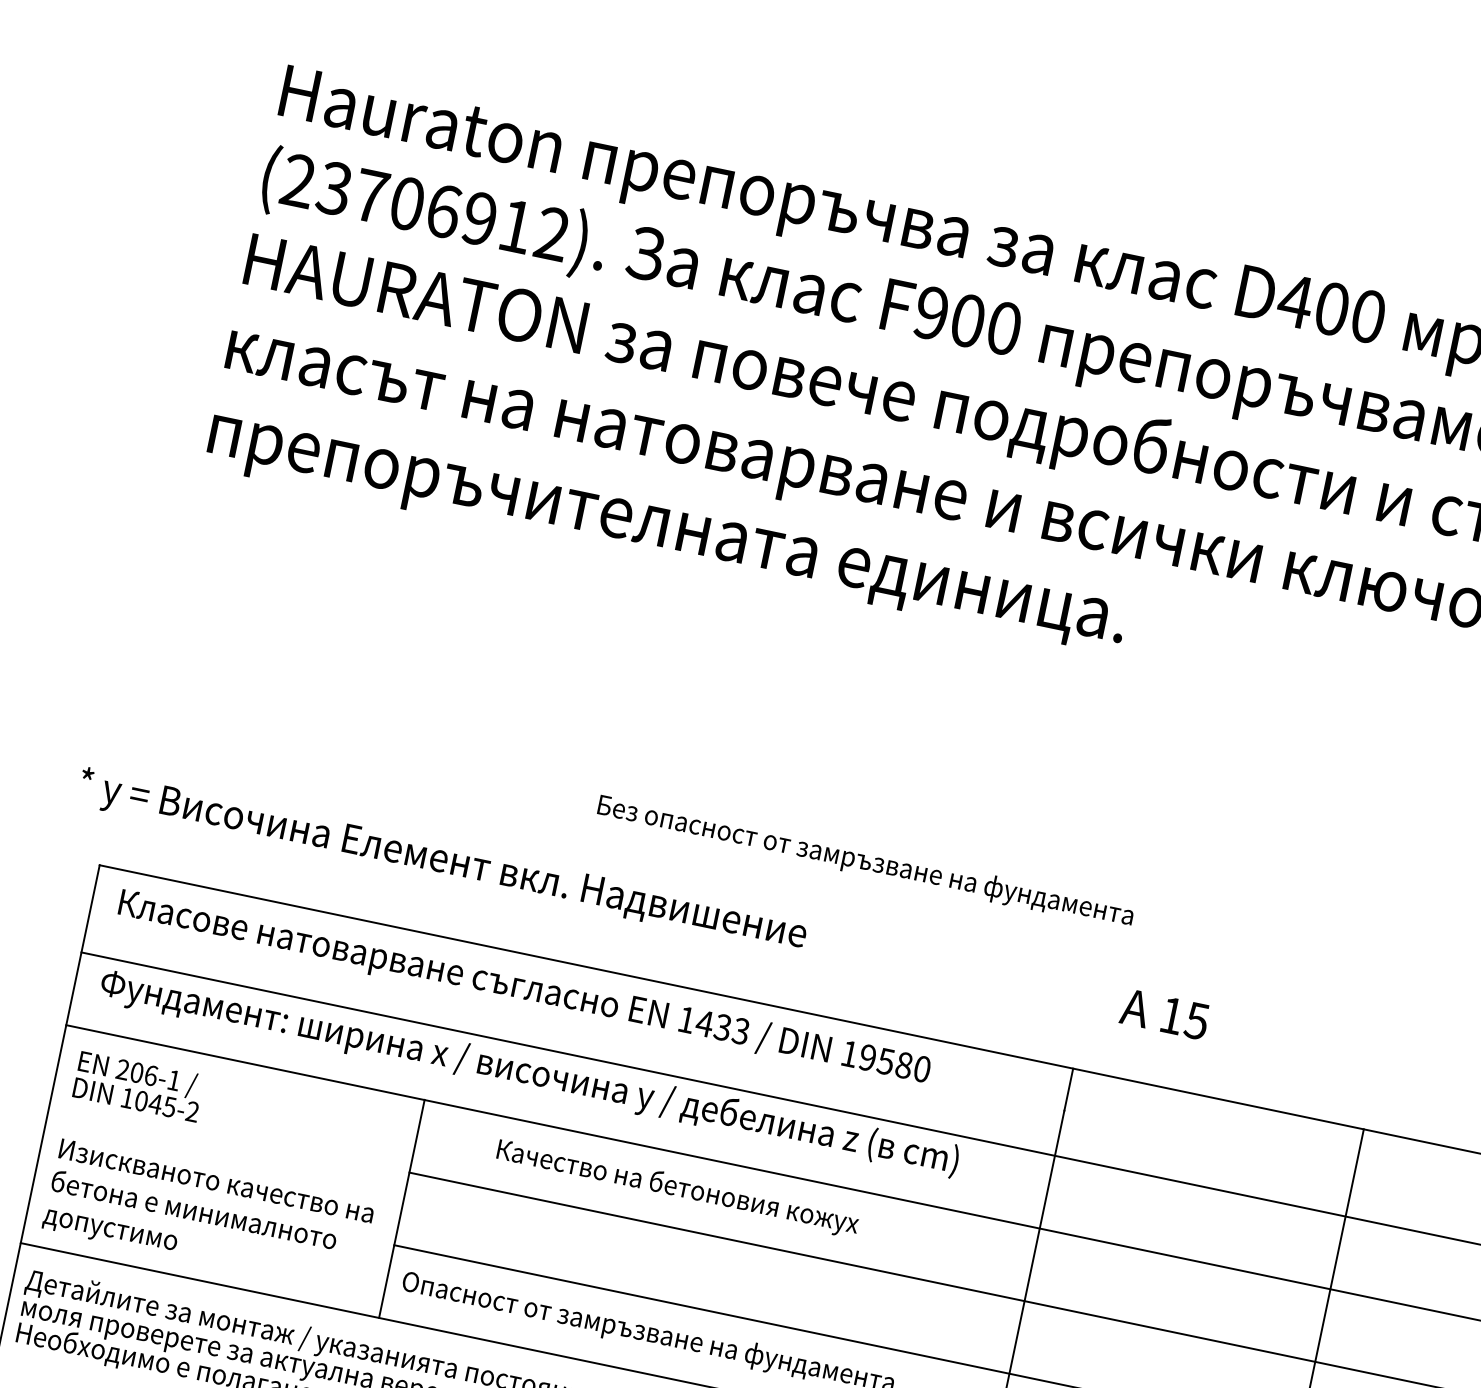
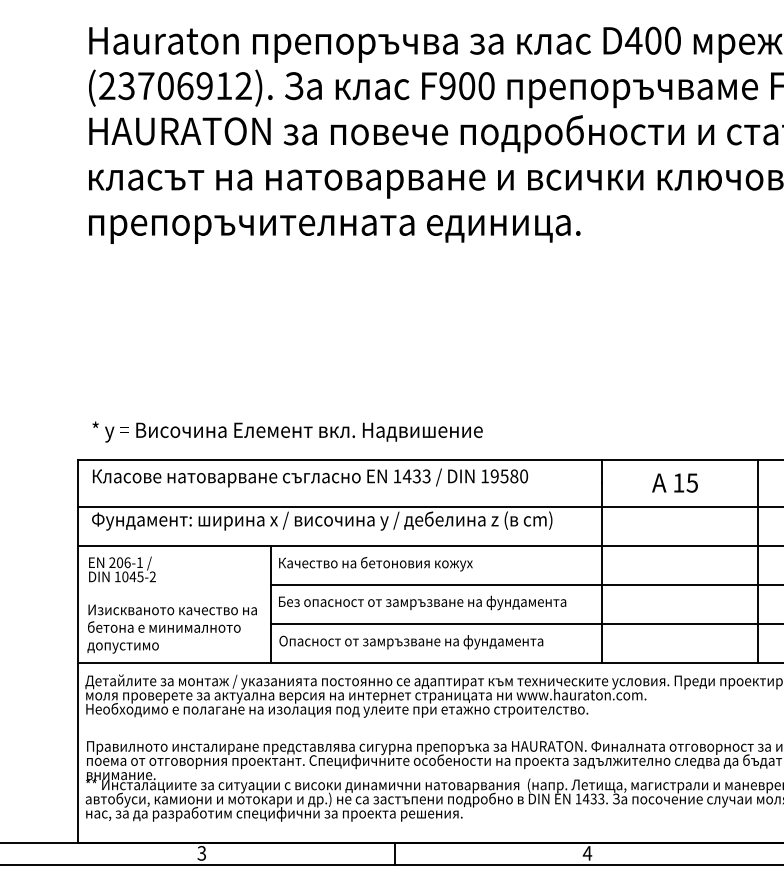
text: (442, 860) -> (287, 431), moved
text: (865, 861) -> (422, 602), moved
text: (1164, 1013) -> (674, 482), moved
text: (676, 1188) -> (375, 564), moved

